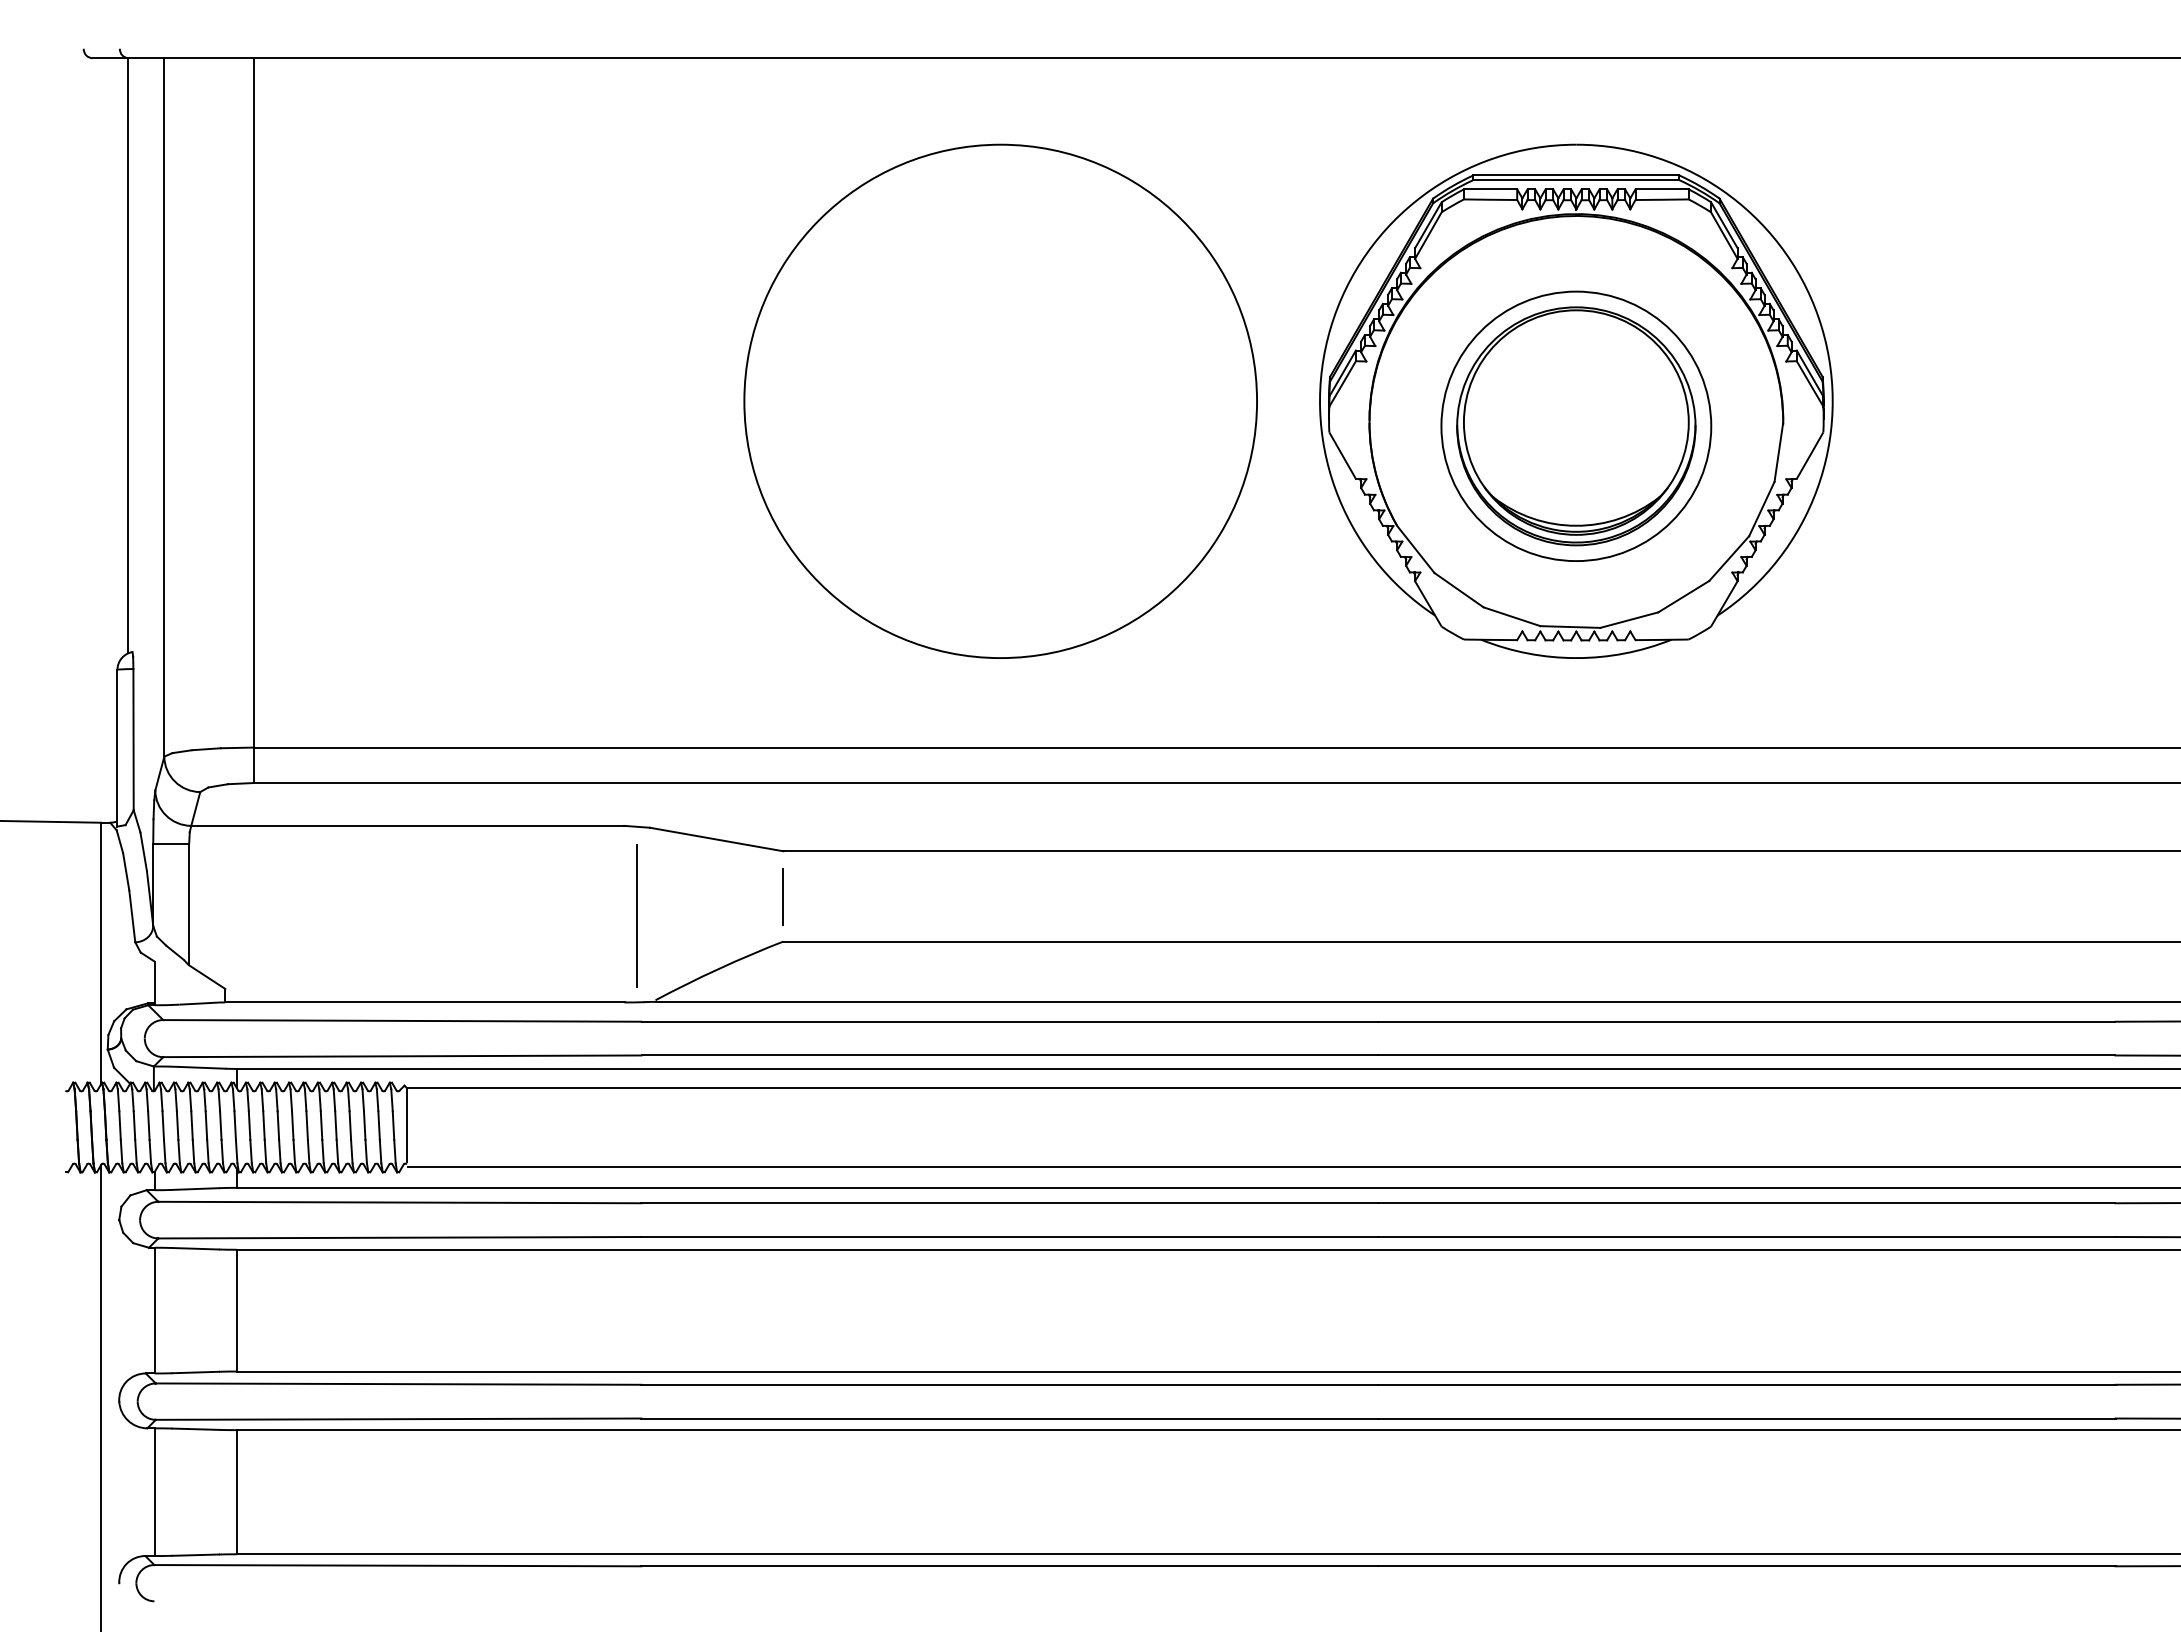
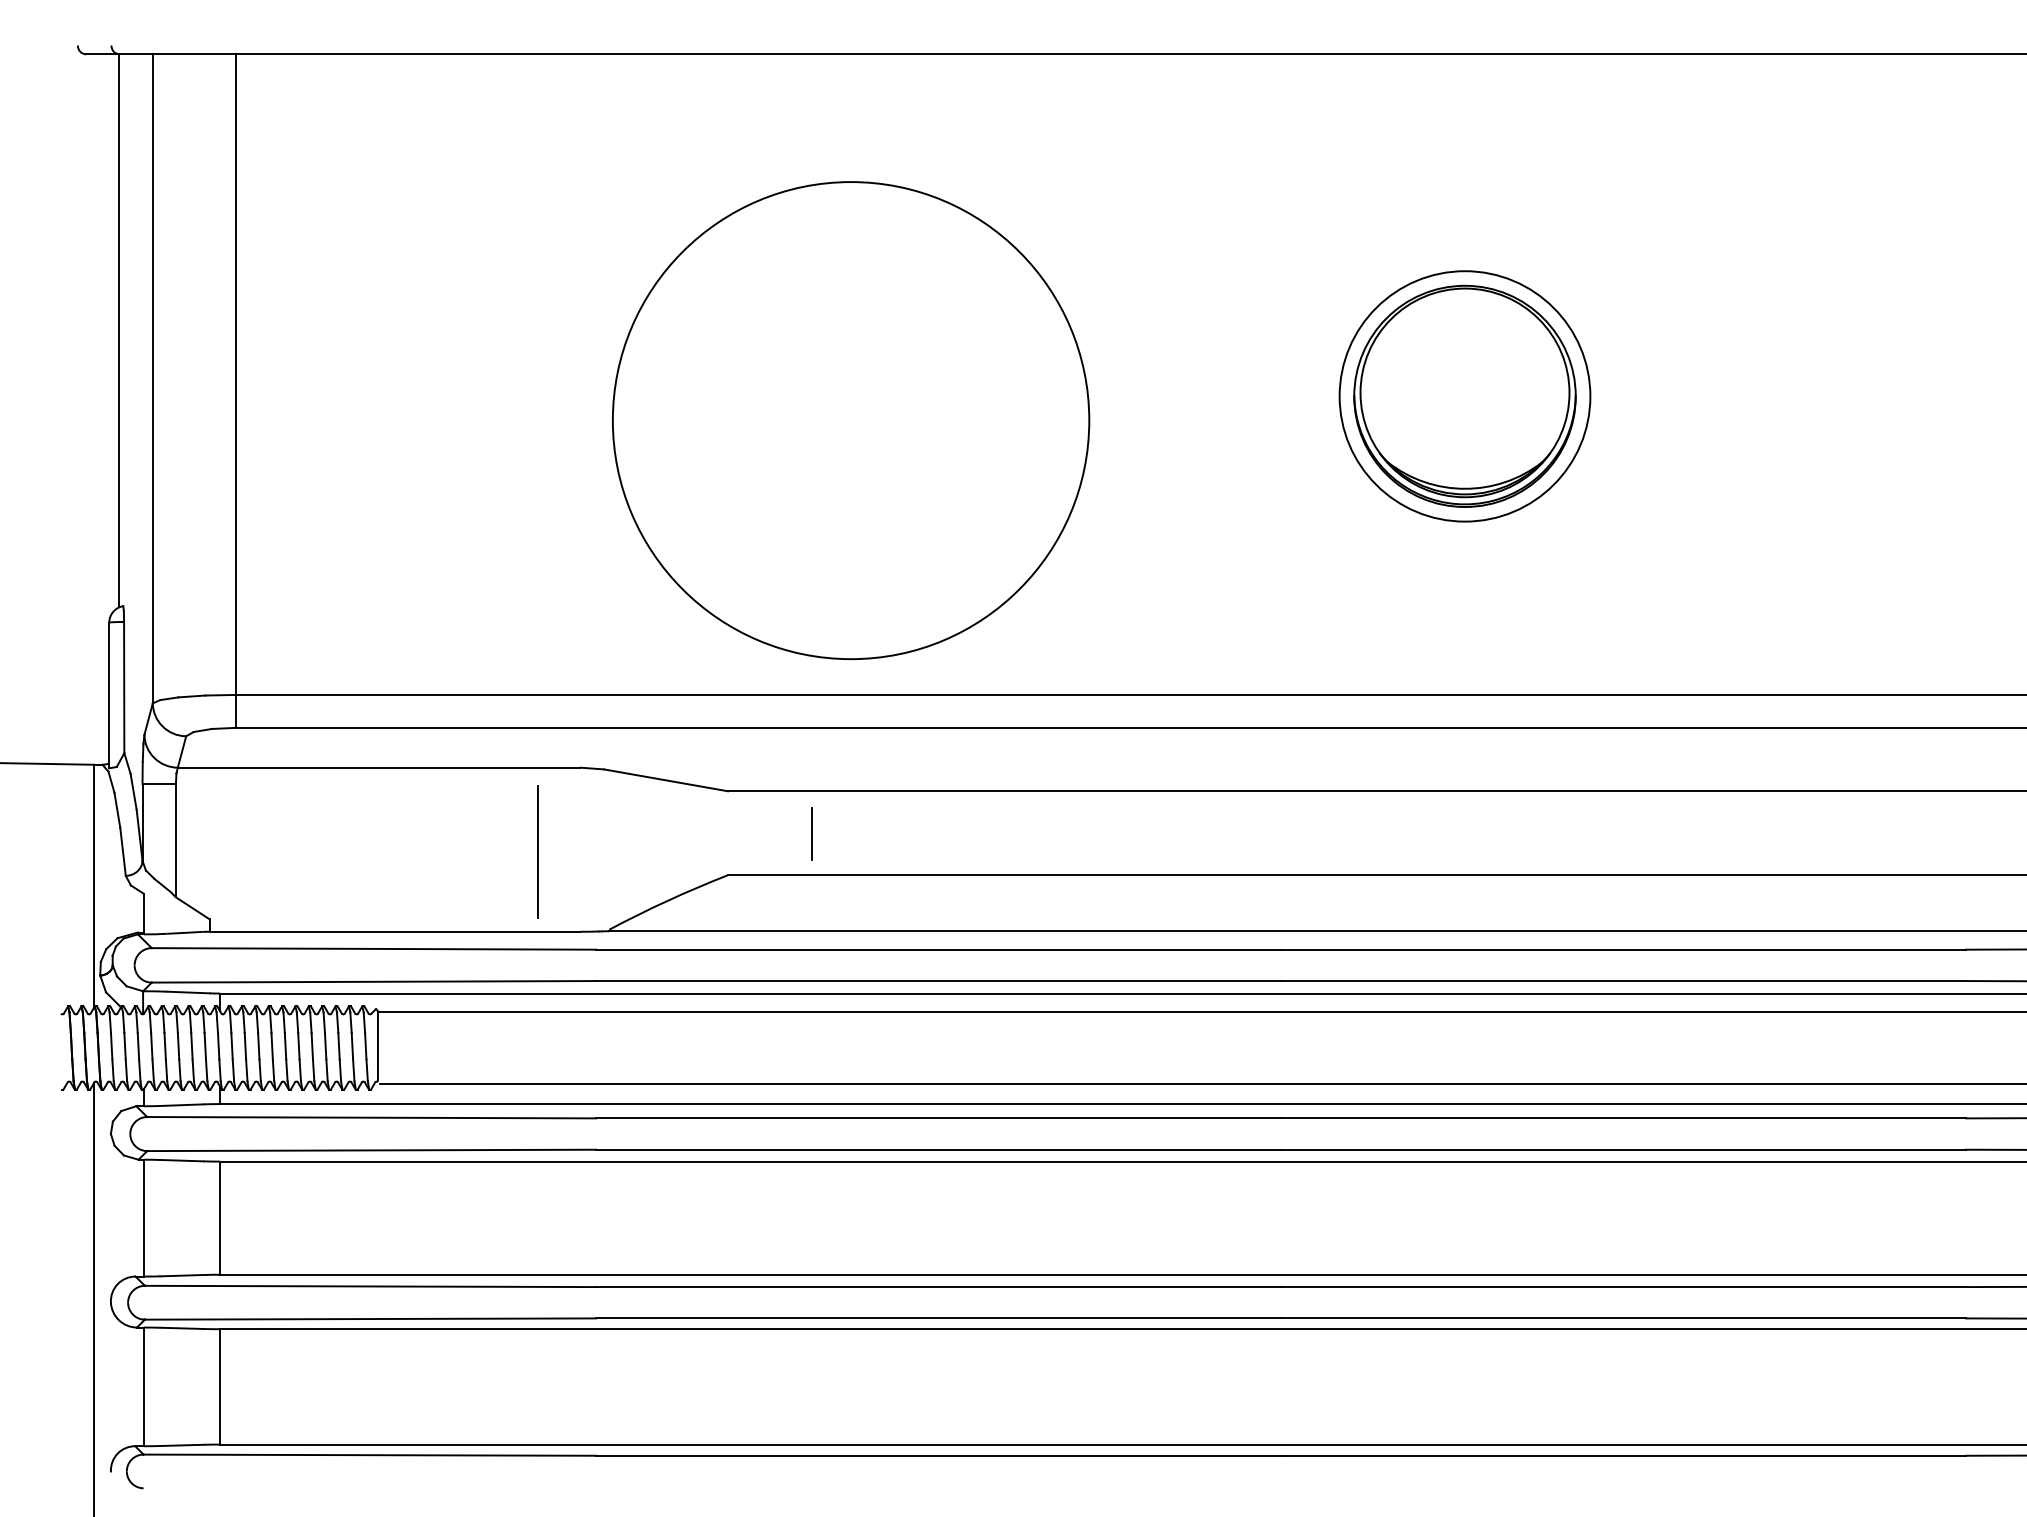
part: (1000, 400) -> (850, 419), moved
part: (1576, 400) -> (1465, 372), removed
line: (782, 896) -> (810, 833), moved
line: (636, 915) -> (537, 850), moved

